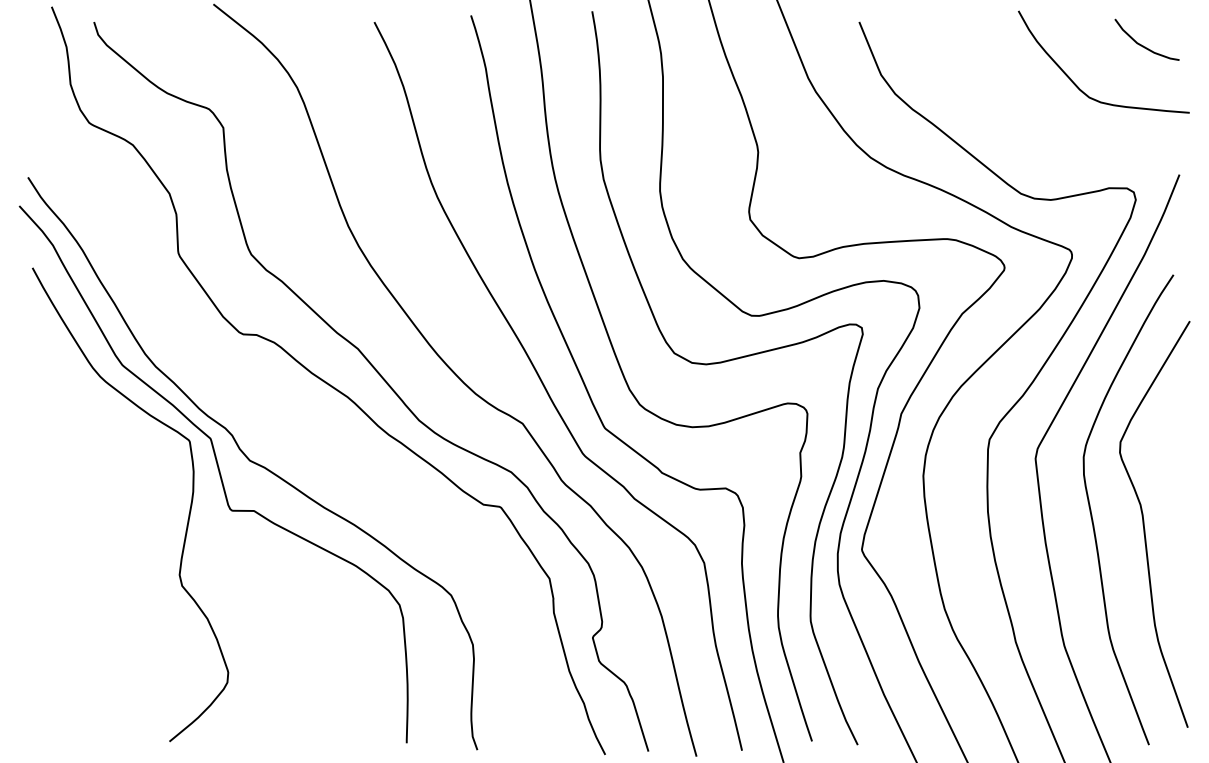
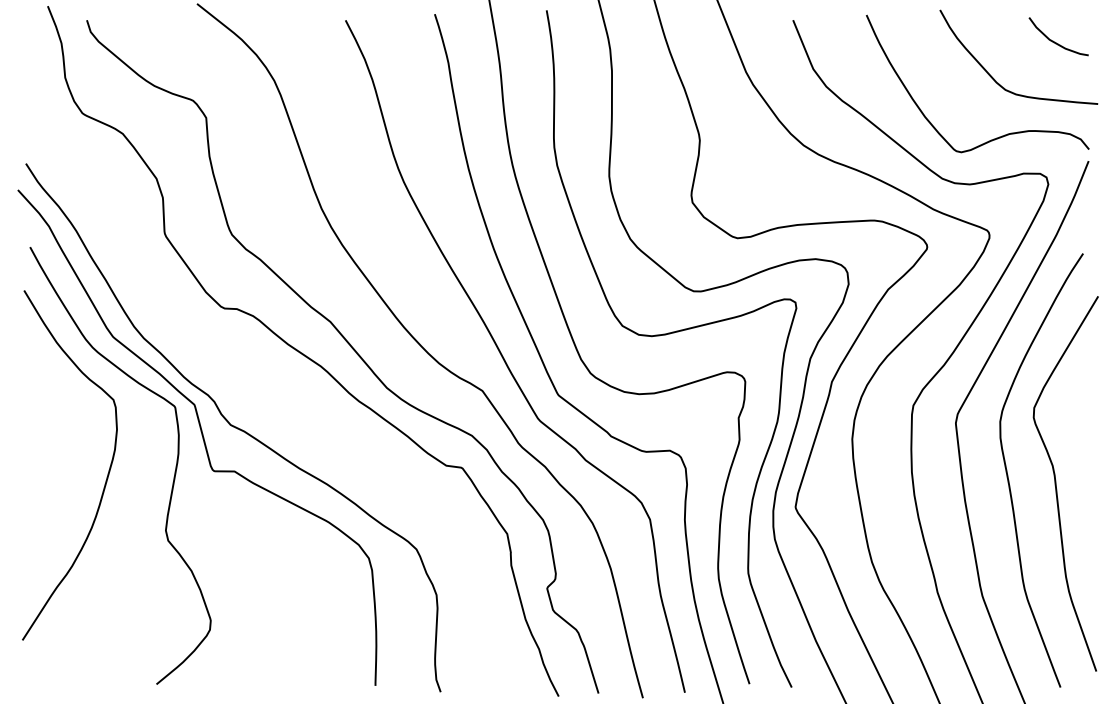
curve: (1078, 149) -> (995, 137), added
curve: (115, 516) -> (106, 476), added

